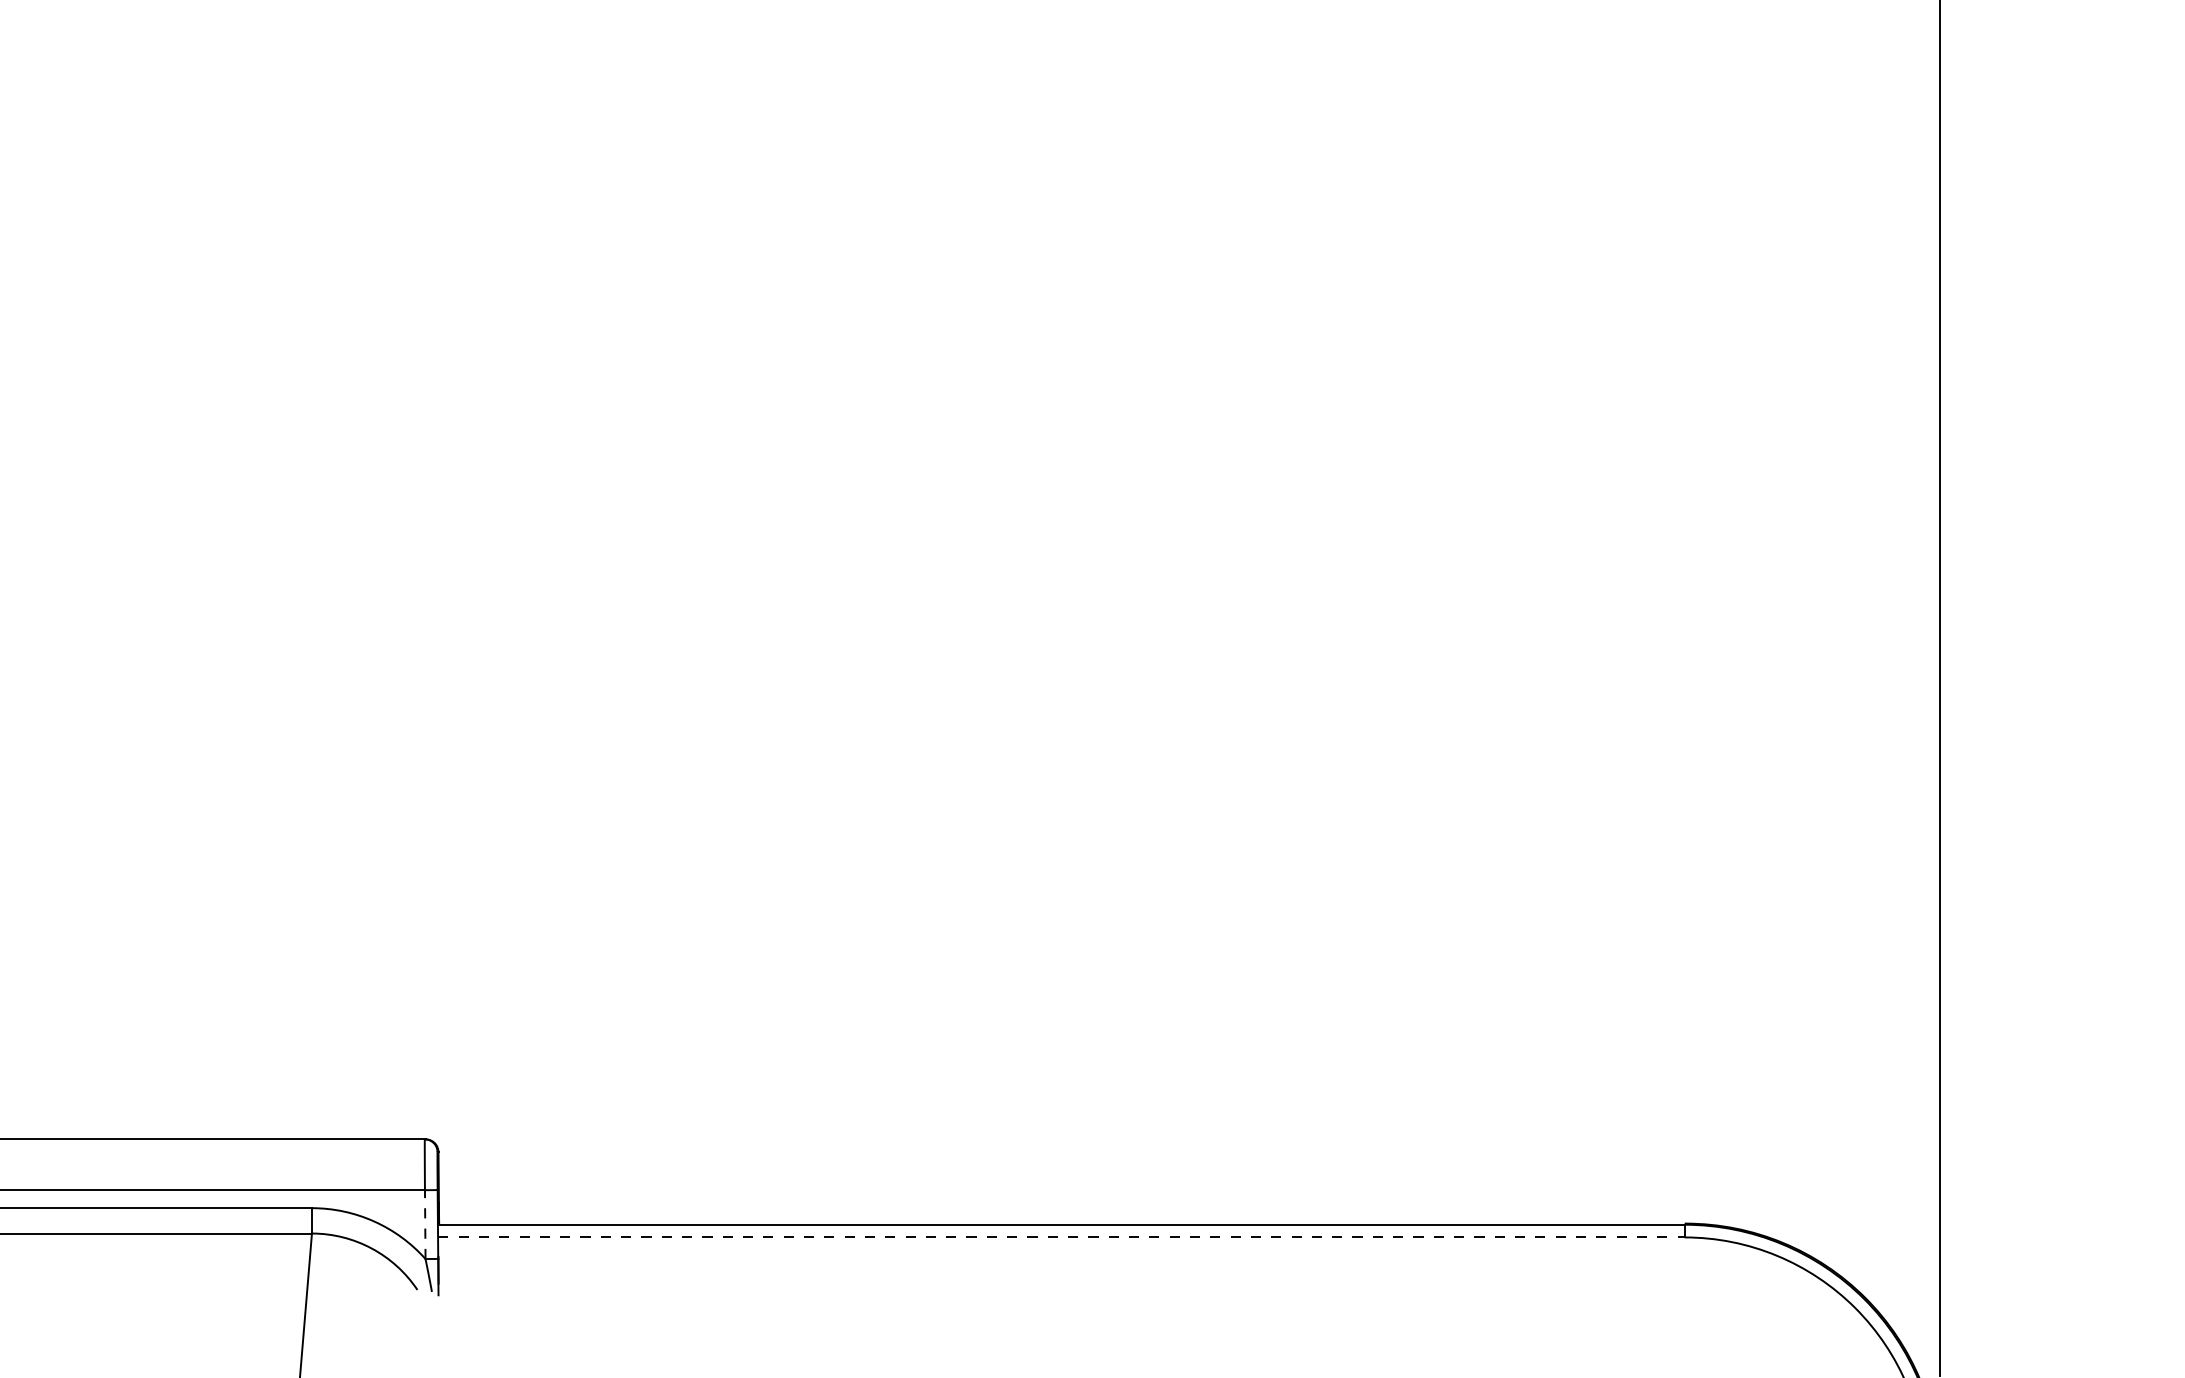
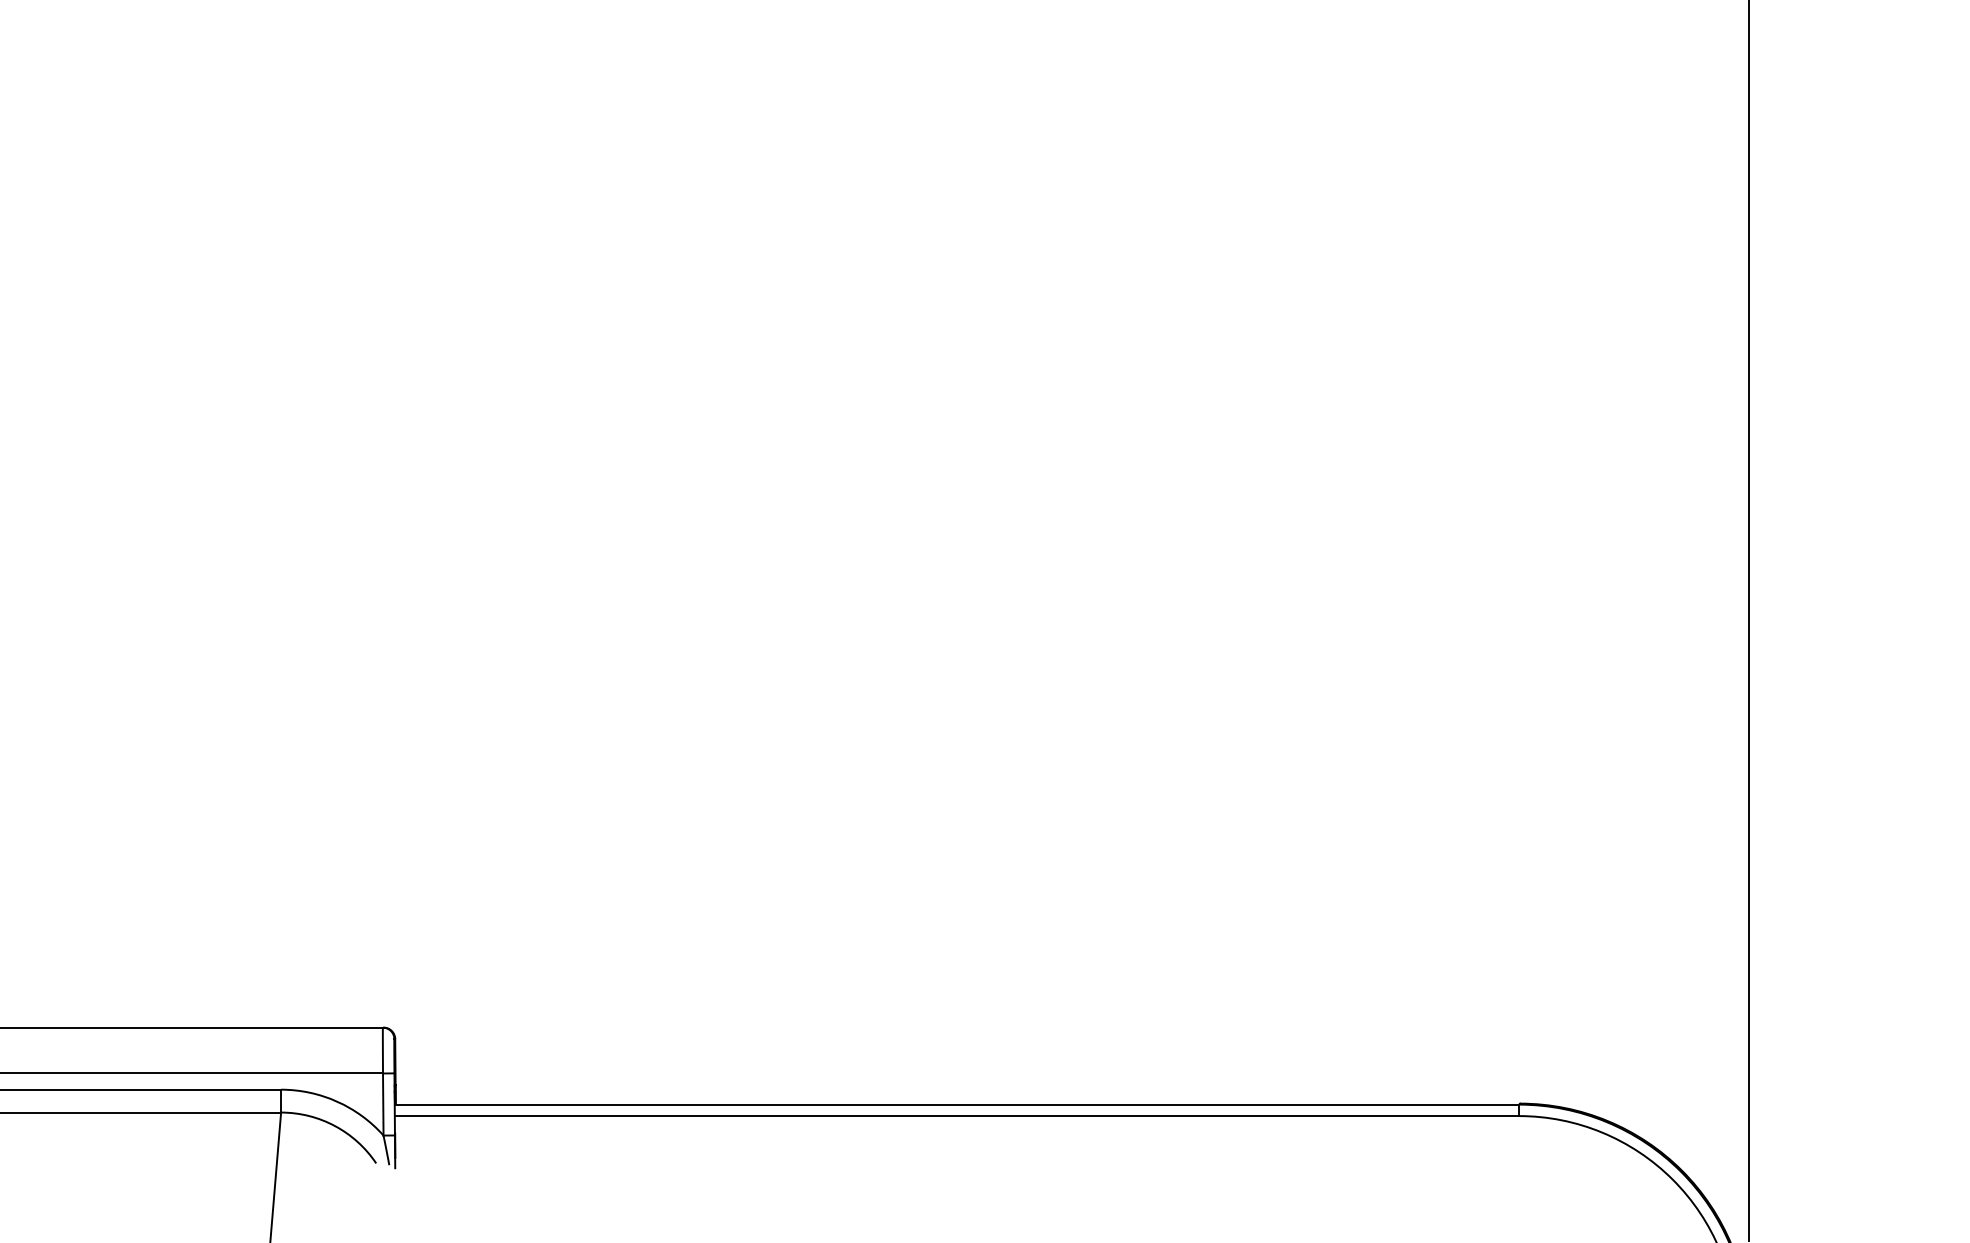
line: (425, 1224) -> (383, 1104), dashed -> solid
line: (1061, 1237) -> (957, 1116), dashed -> solid

